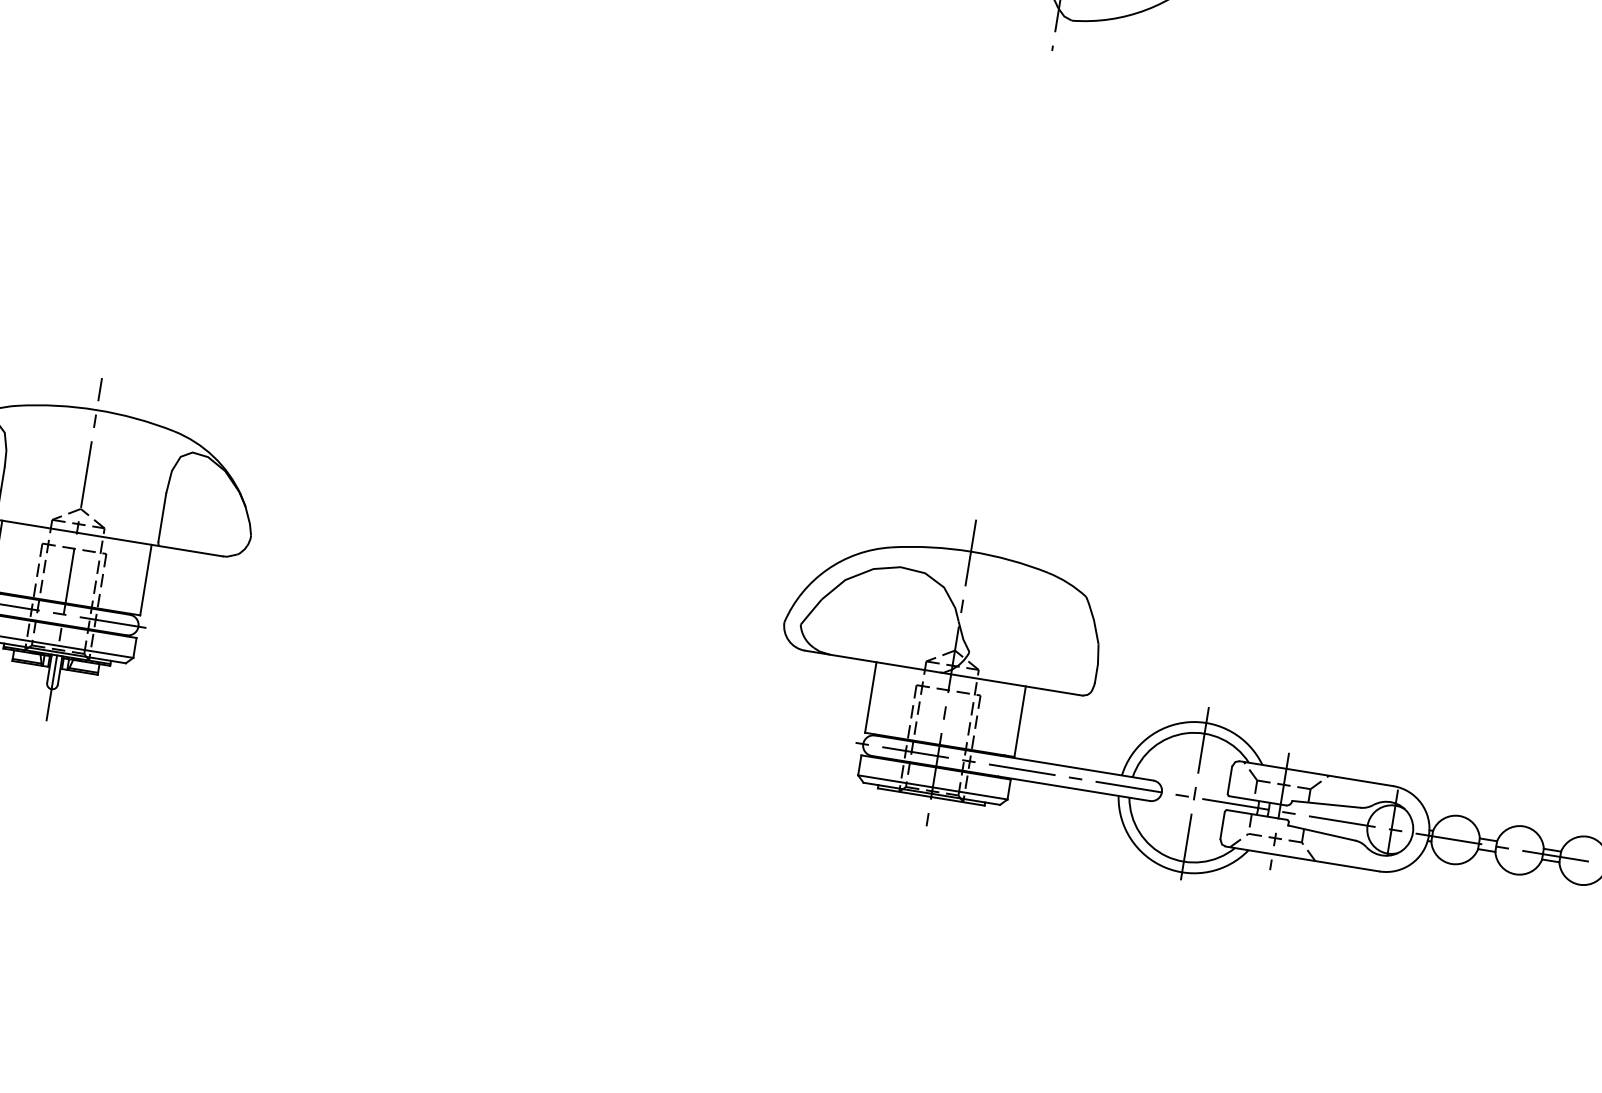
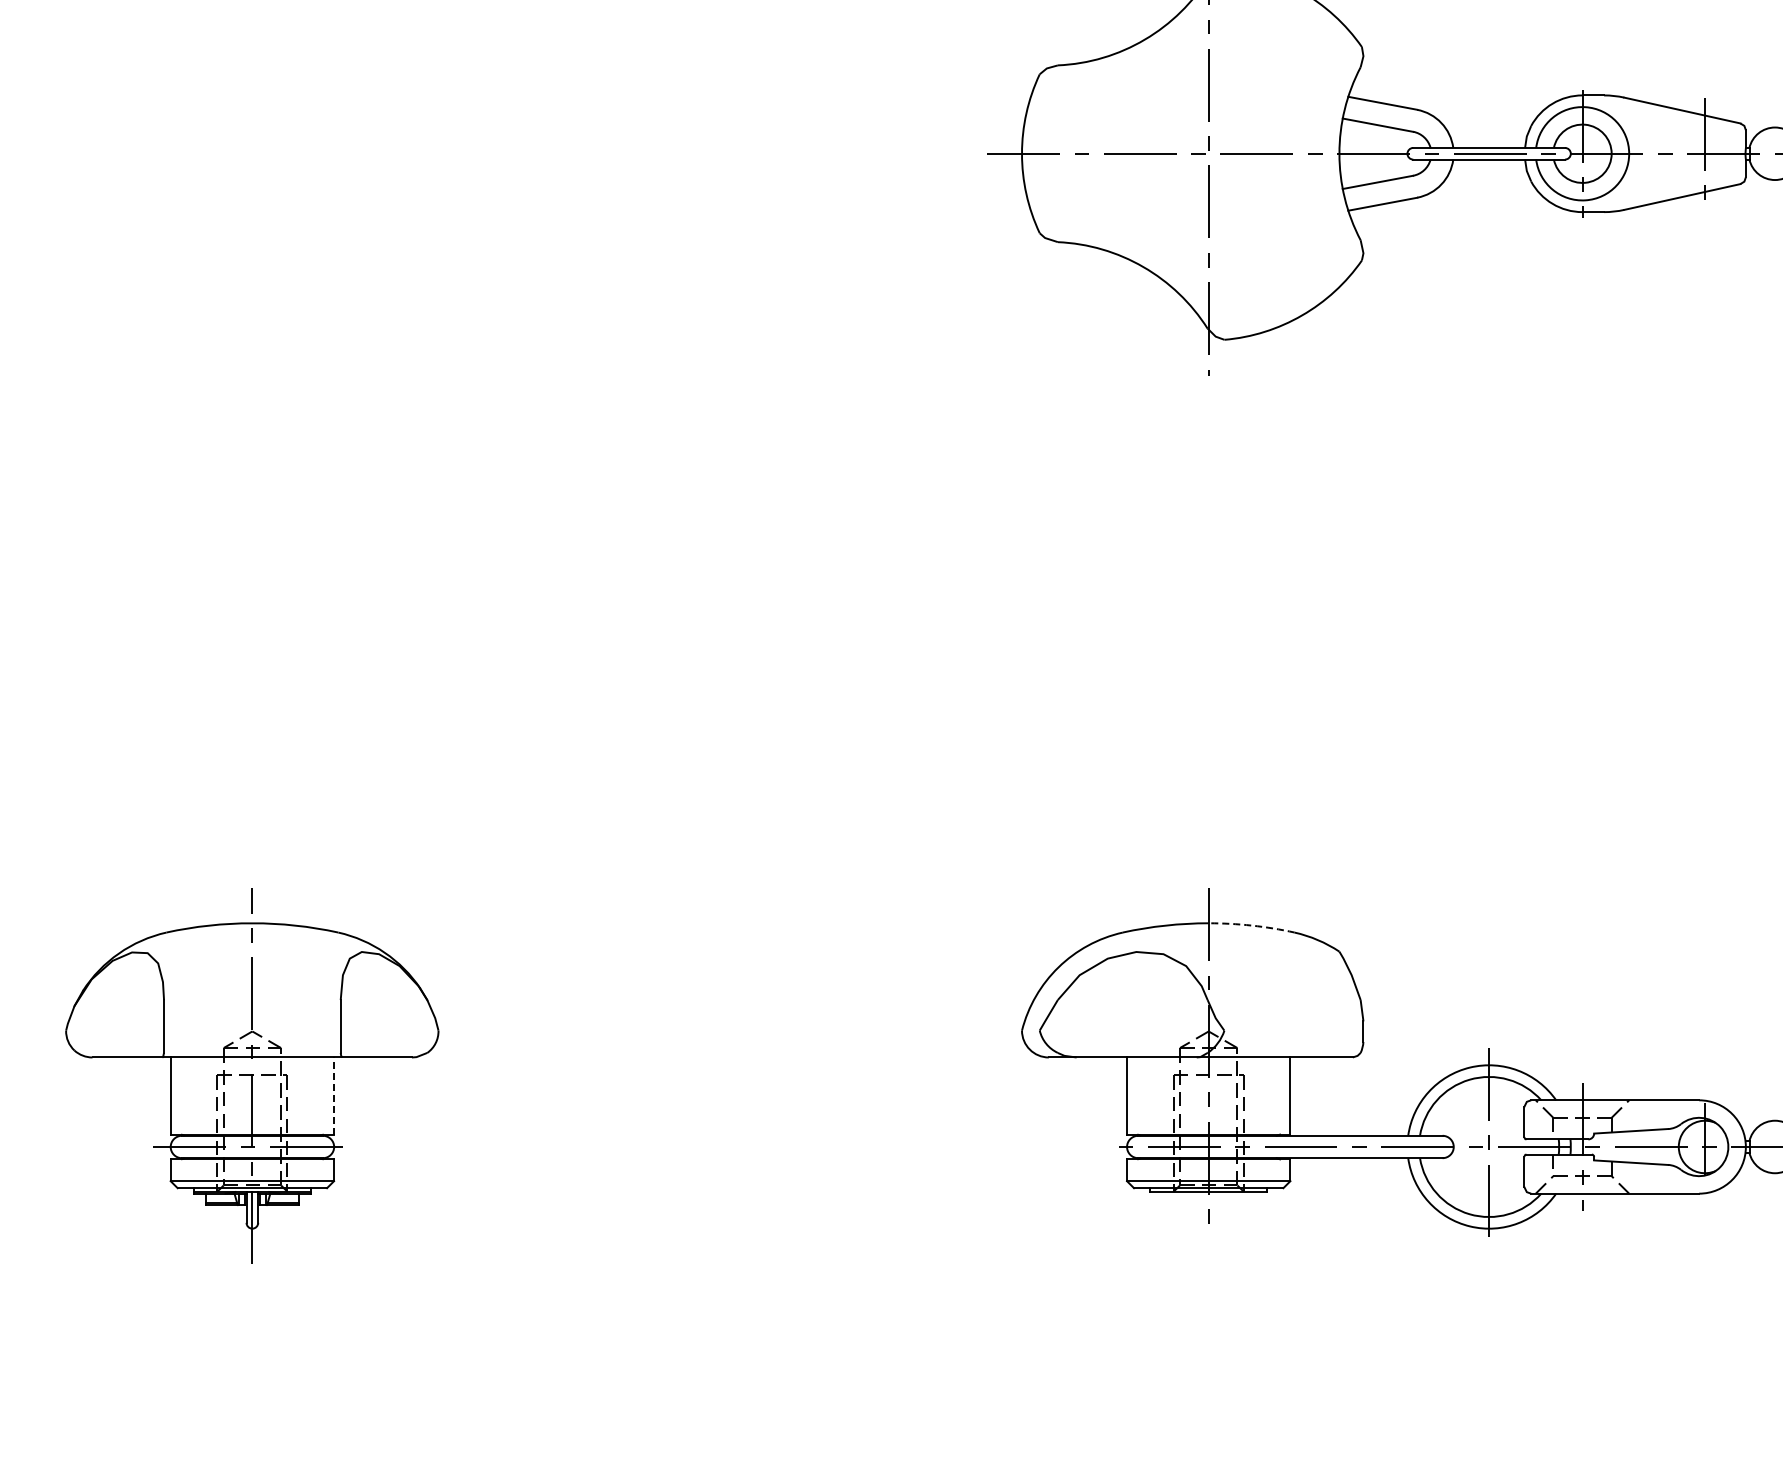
arc: (1009, 560) -> (1251, 925), solid -> dashed
line: (146, 580) -> (334, 1096), solid -> dashed

